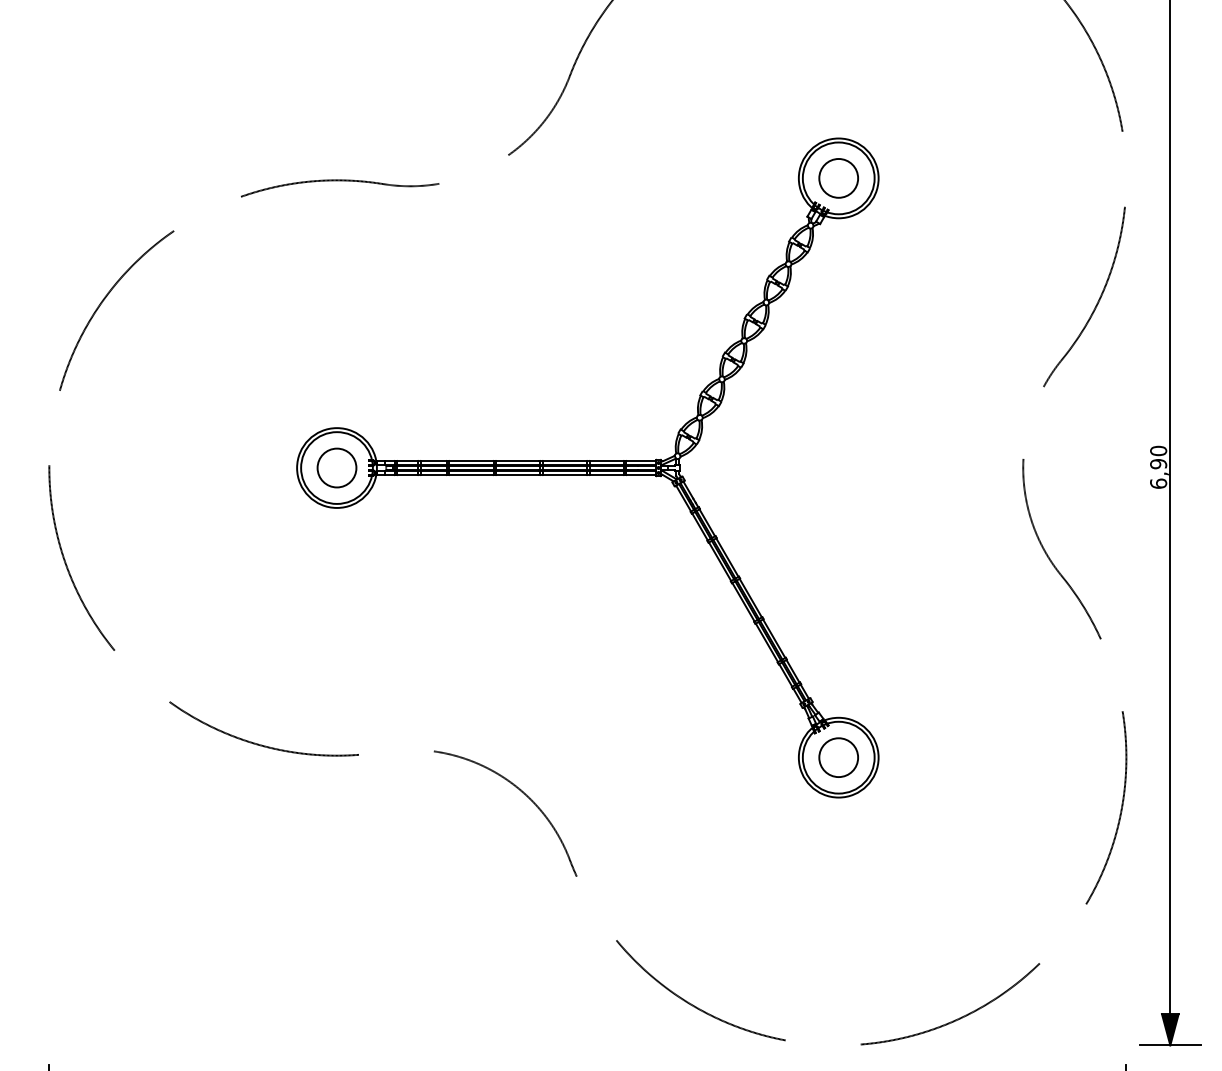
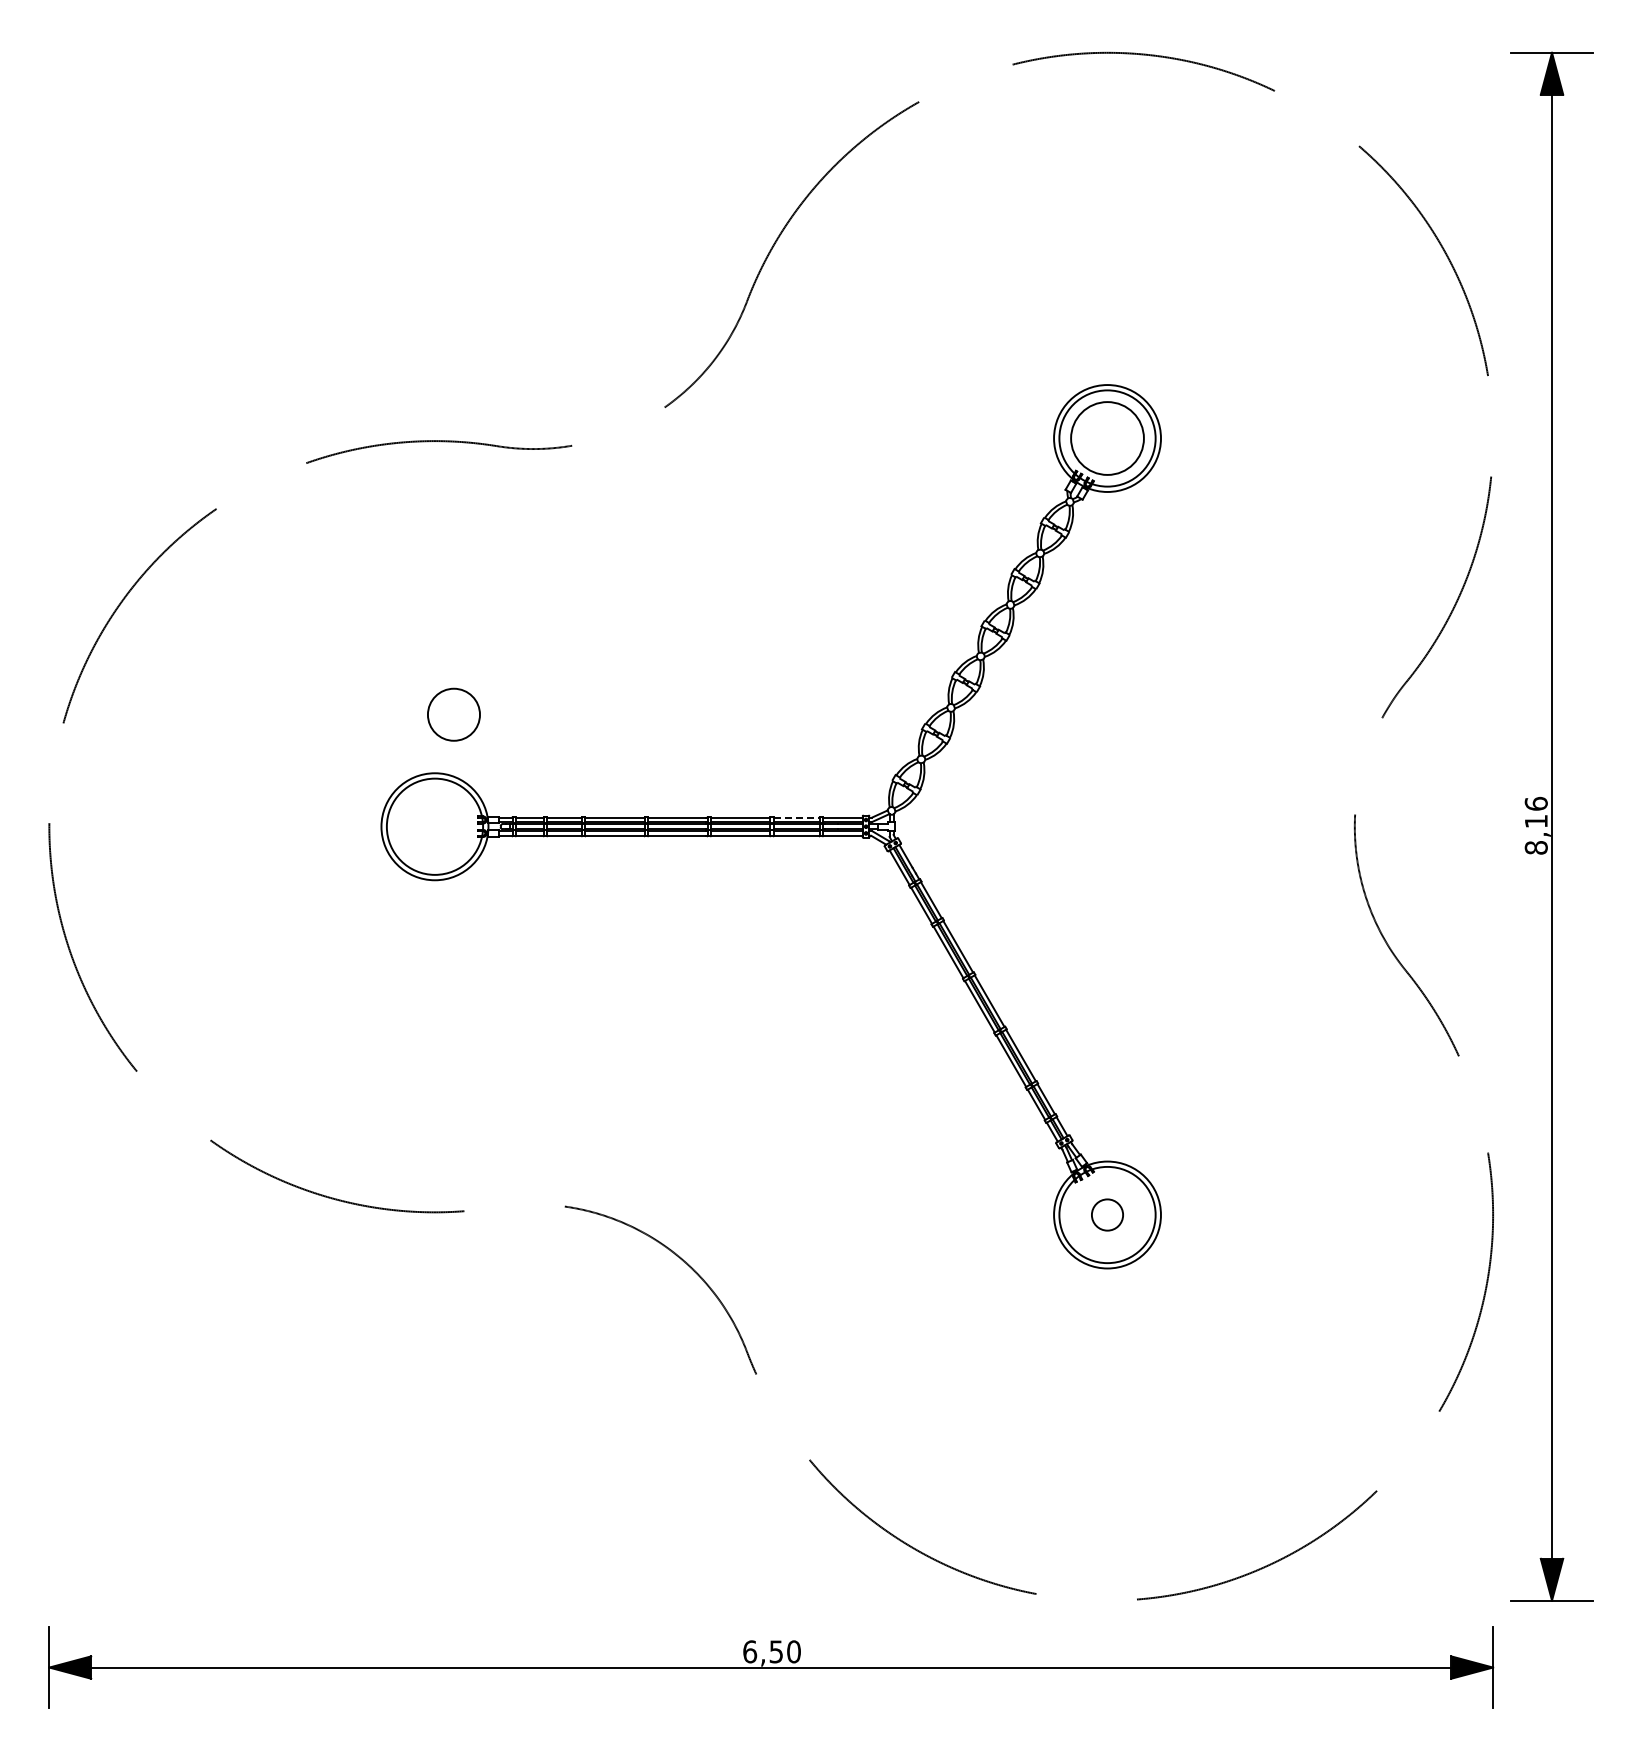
circle: (838, 178) -> (1107, 438), size x1.4
line: (607, 461) -> (797, 817), solid -> dashed
circle: (336, 467) -> (453, 714), moved
text: (1158, 467) -> (1535, 825), 6,90 -> 8,16
circle: (838, 758) -> (1107, 1215), size x0.6

